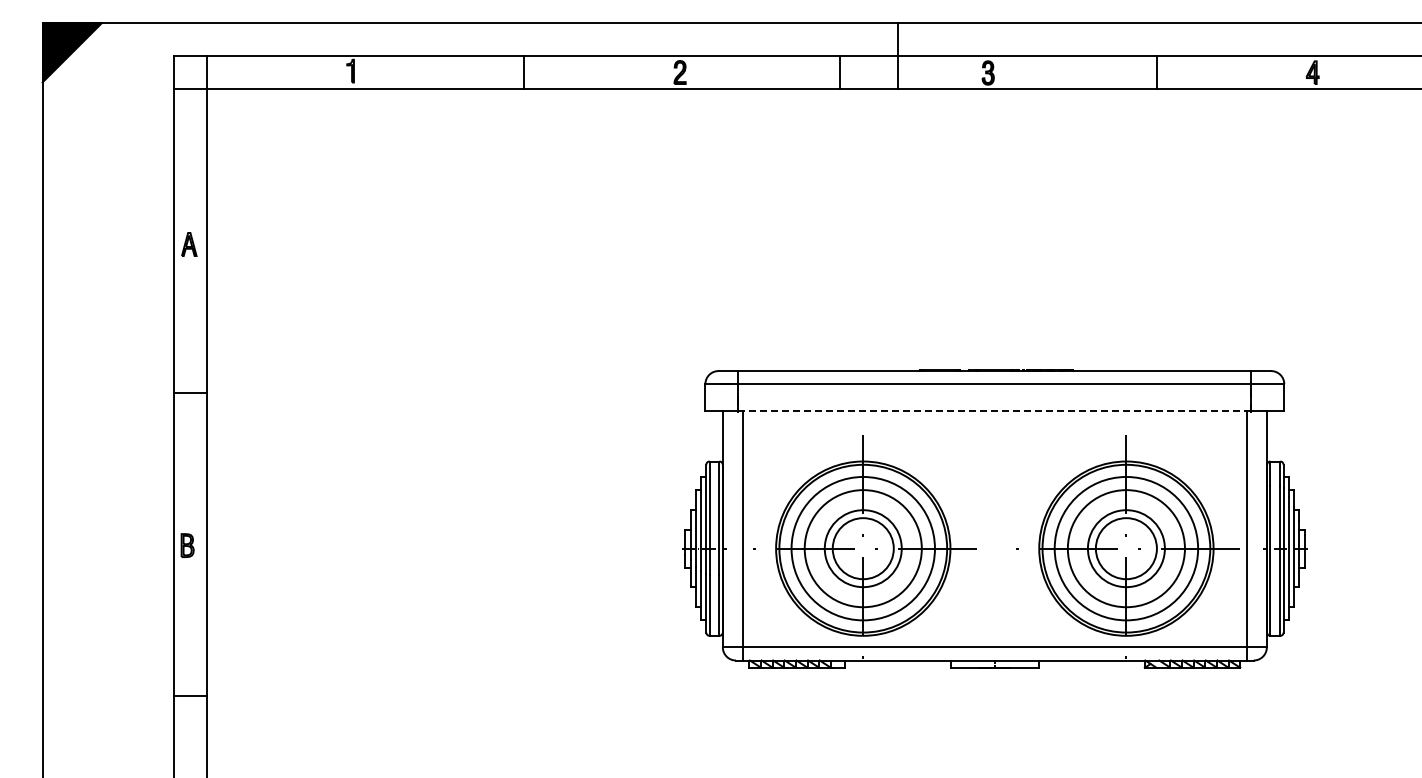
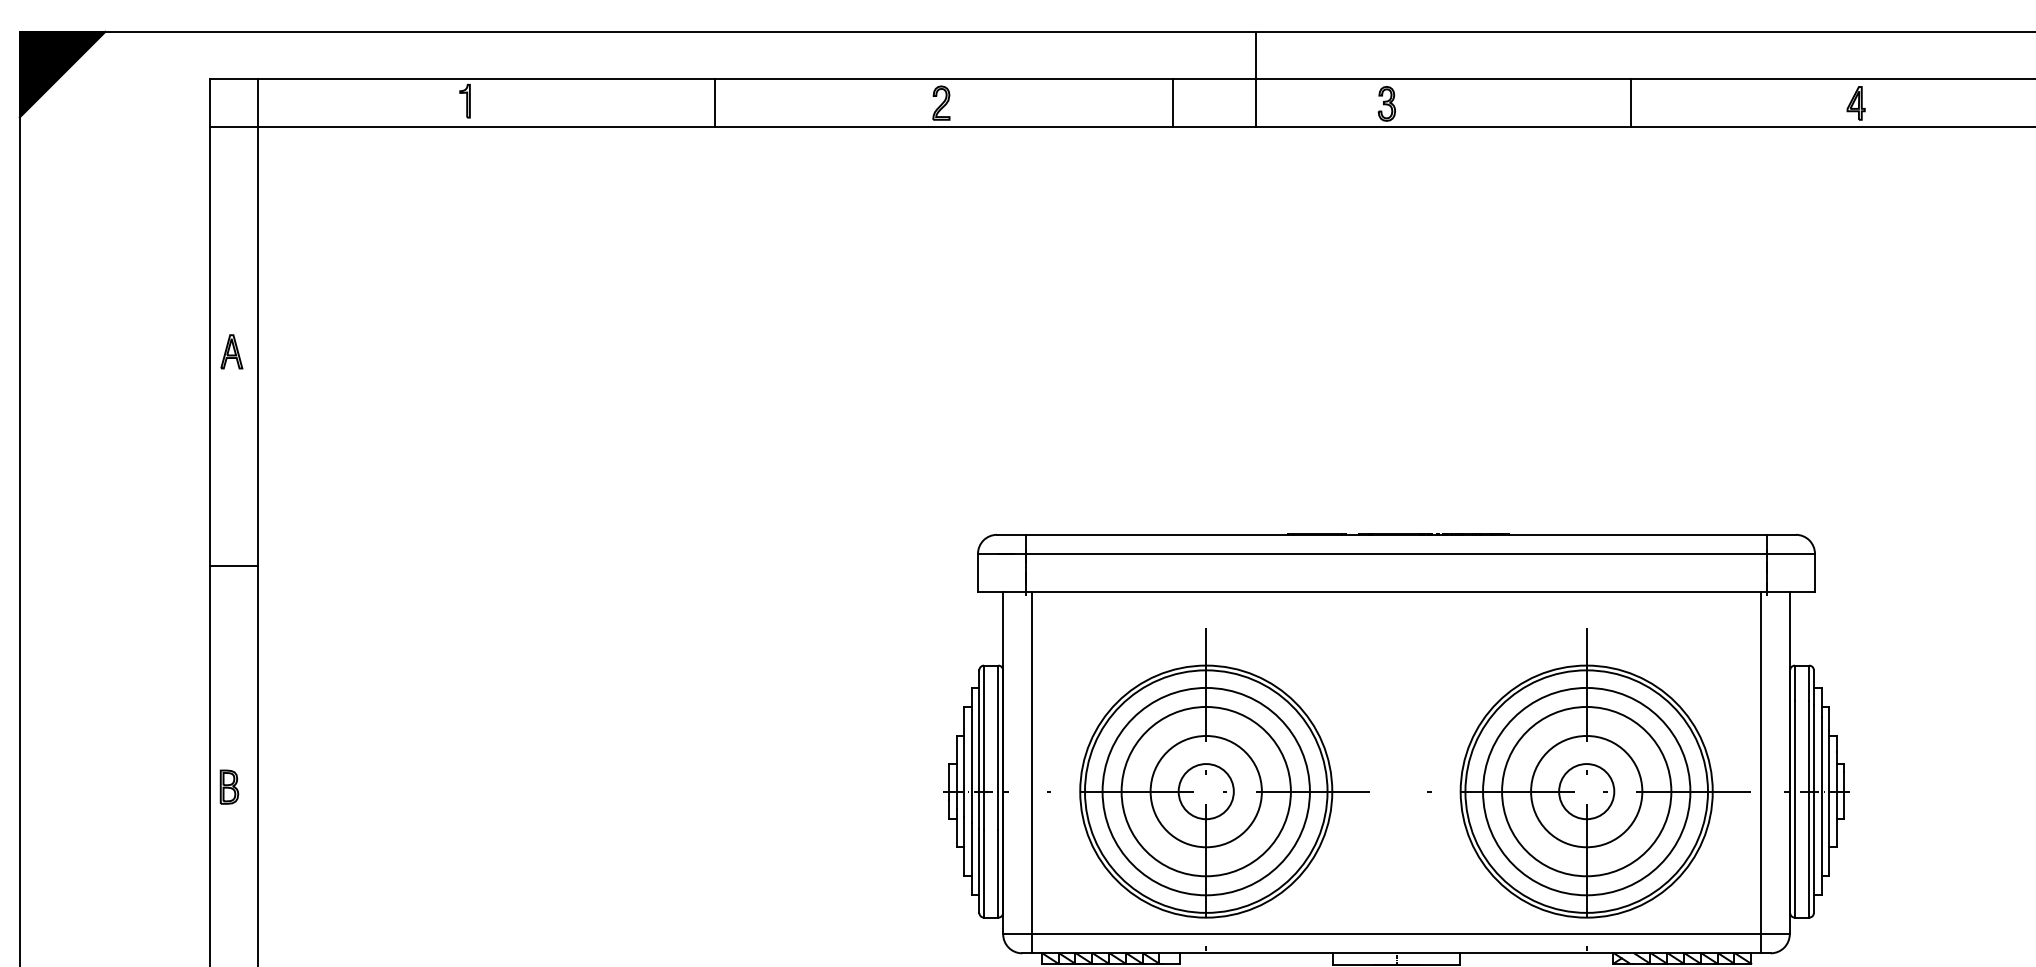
line: (994, 410) -> (1395, 591), dashed -> solid
circle: (863, 548) -> (1206, 791), size x0.62
circle: (1126, 548) -> (1586, 791), size x0.62

